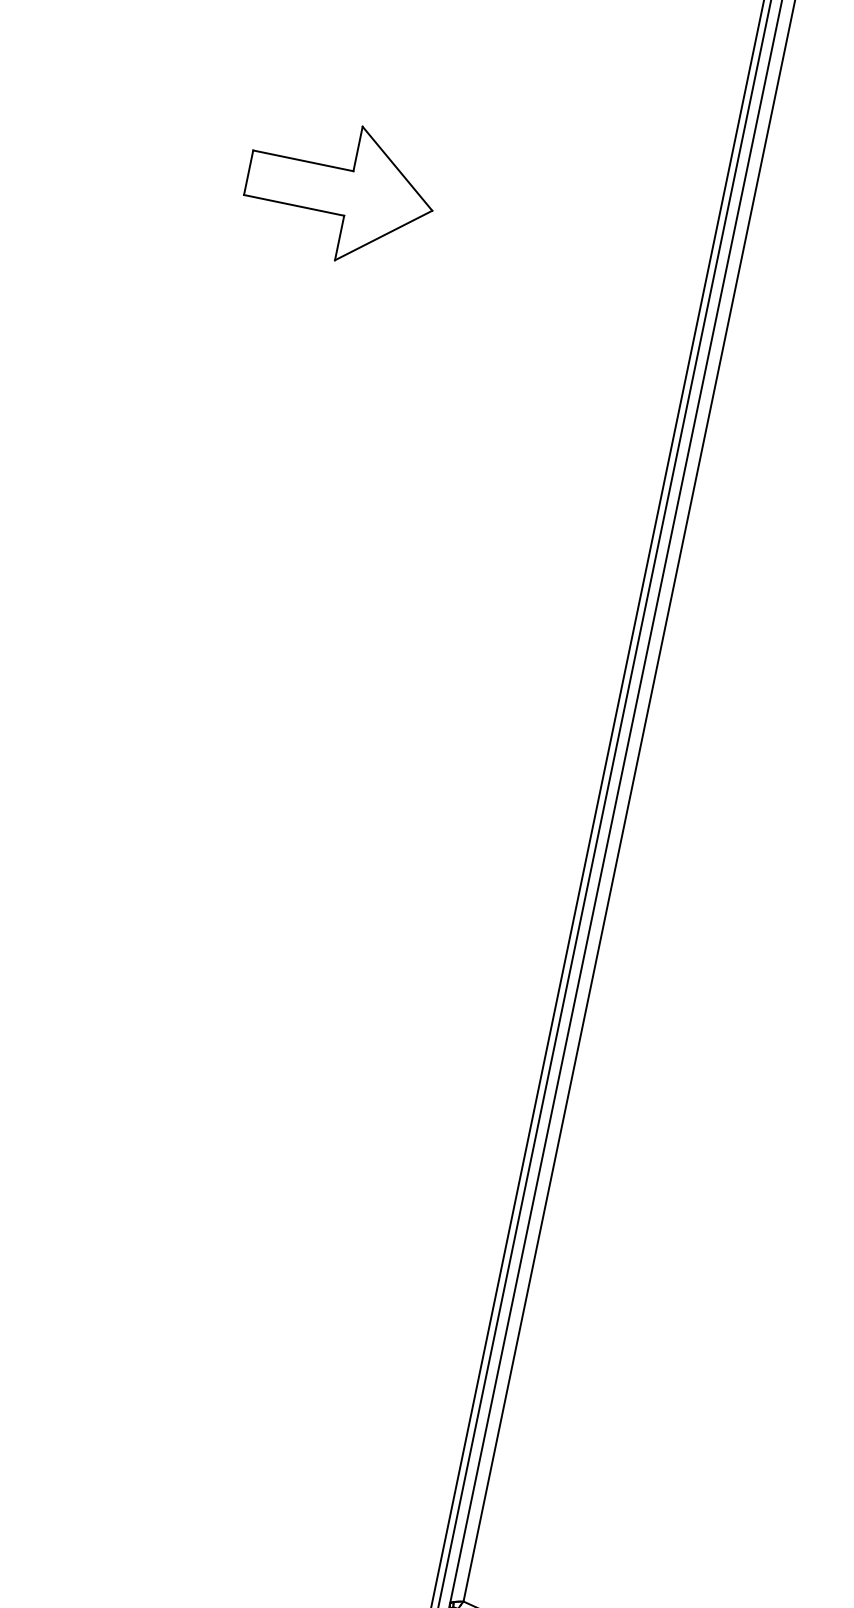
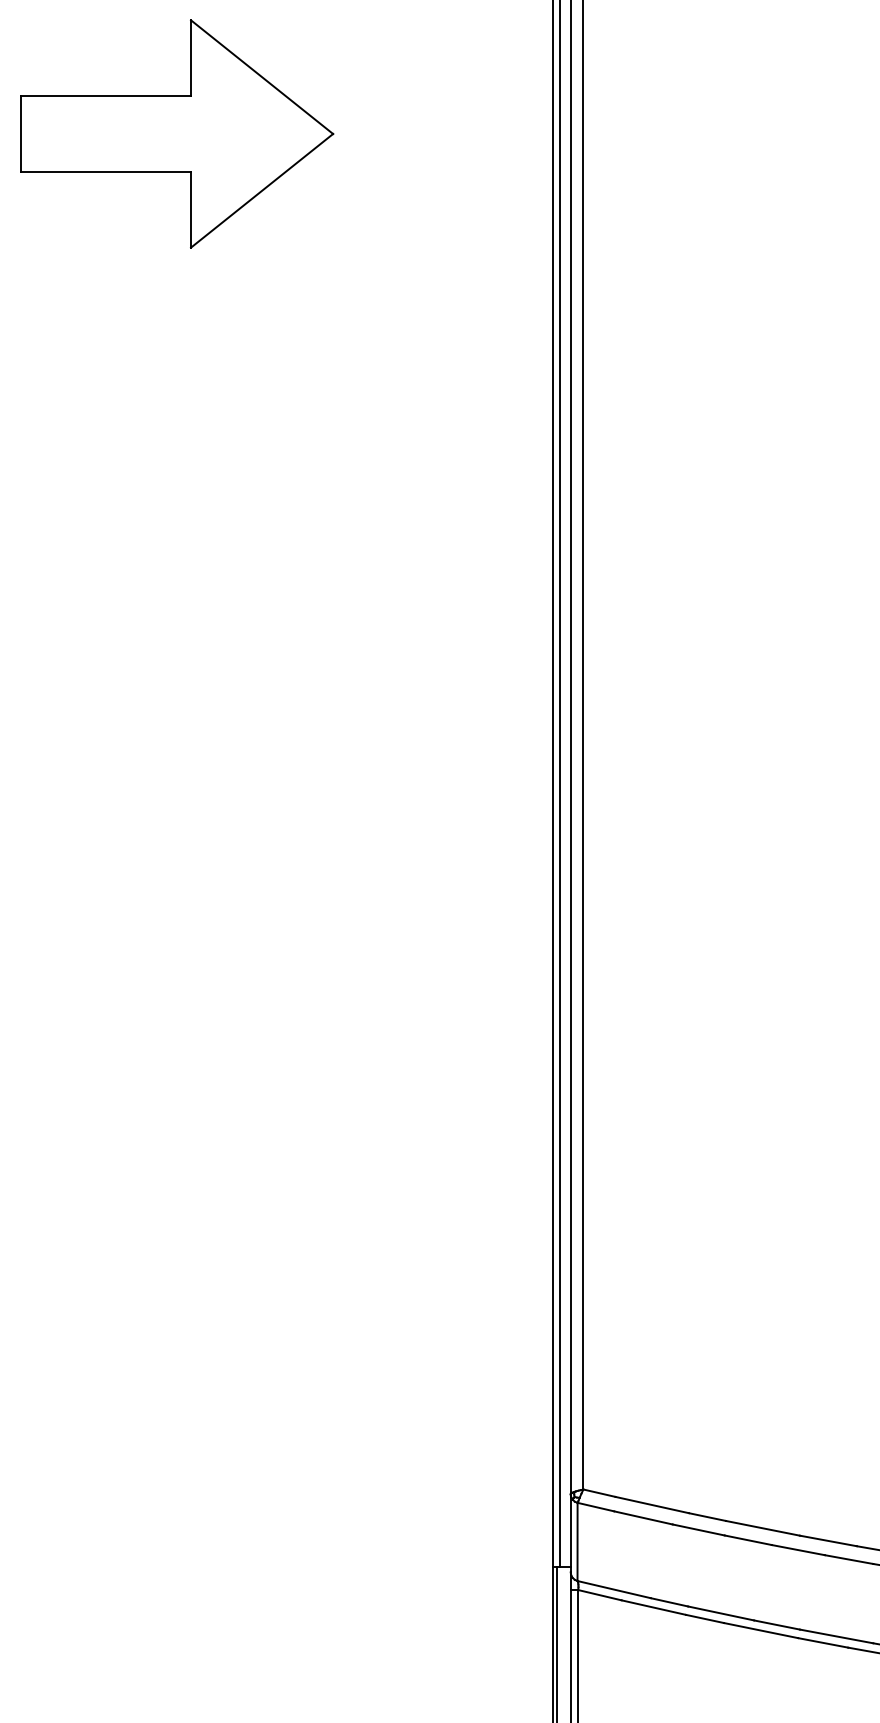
part: (340, 191) -> (177, 133), size x1.67

